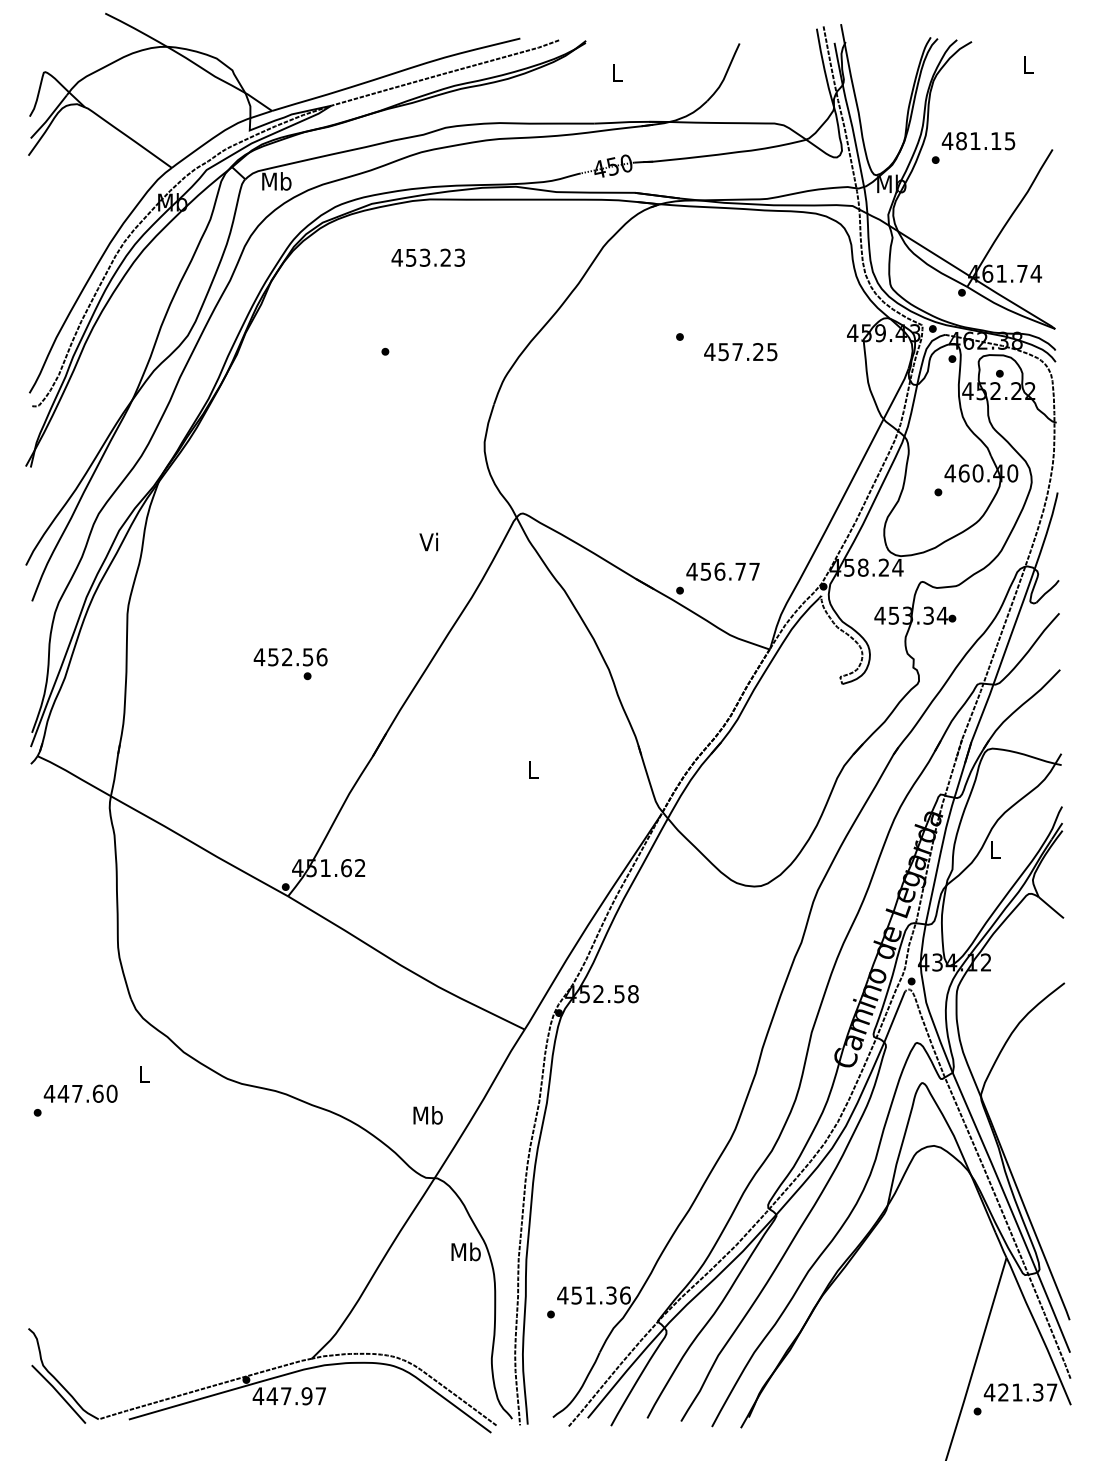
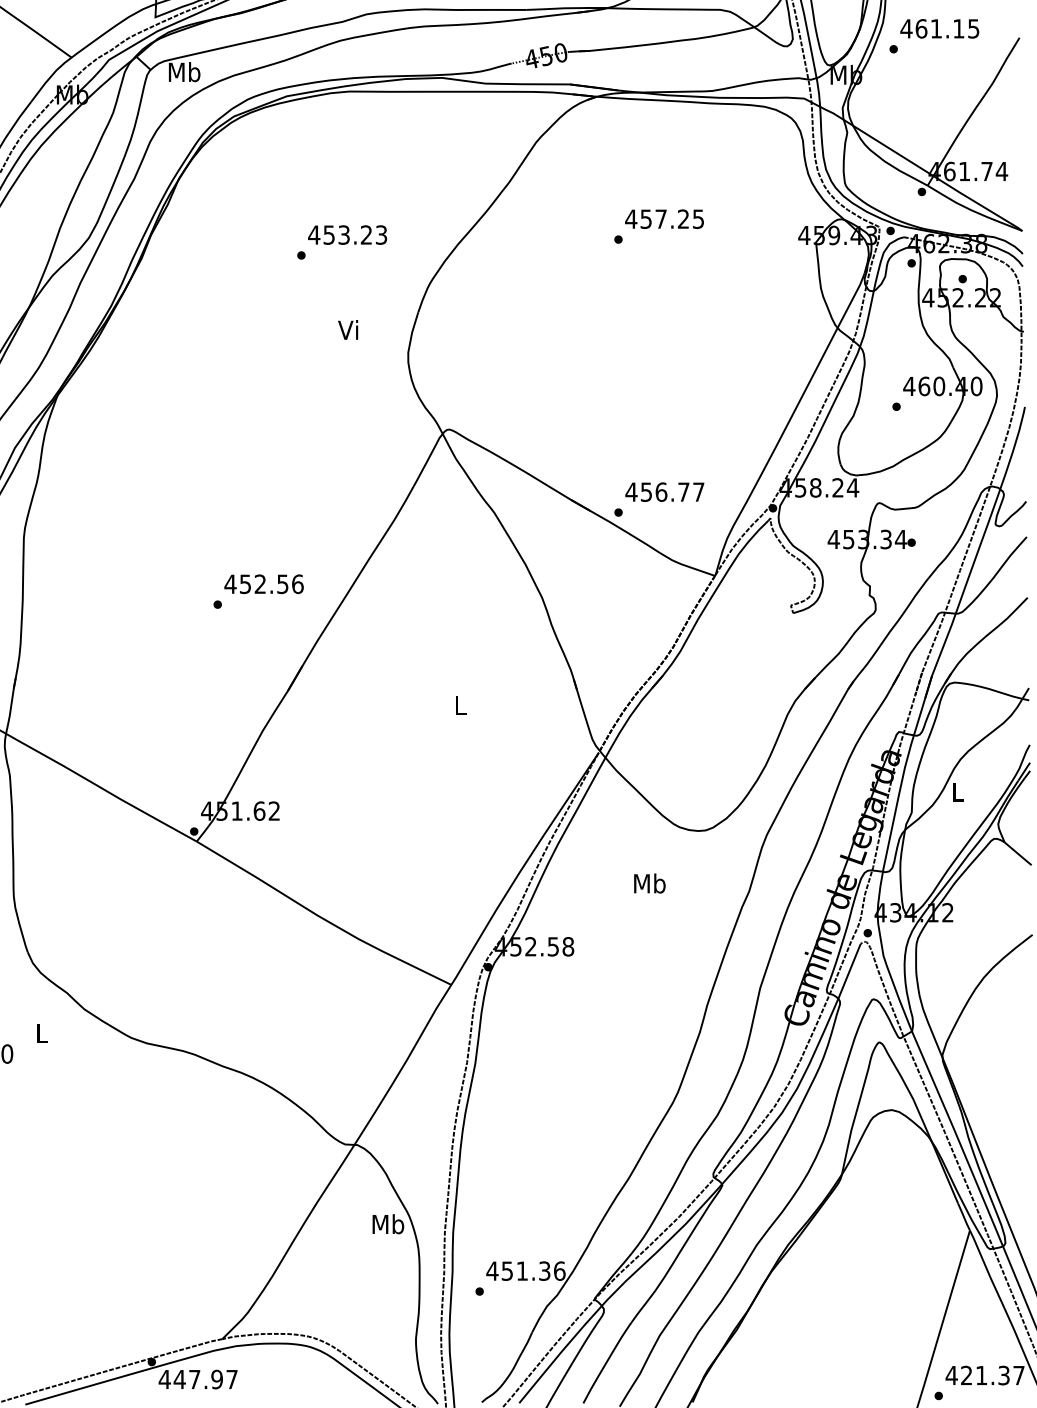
text: (961, 141) -> (921, 29), 481.15 -> 461.15
text: (427, 257) -> (346, 234), moved
text: (740, 352) -> (664, 219), moved
text: (428, 541) -> (347, 329), moved
text: (290, 657) -> (263, 584), moved
text: (427, 1115) -> (649, 883), moved

